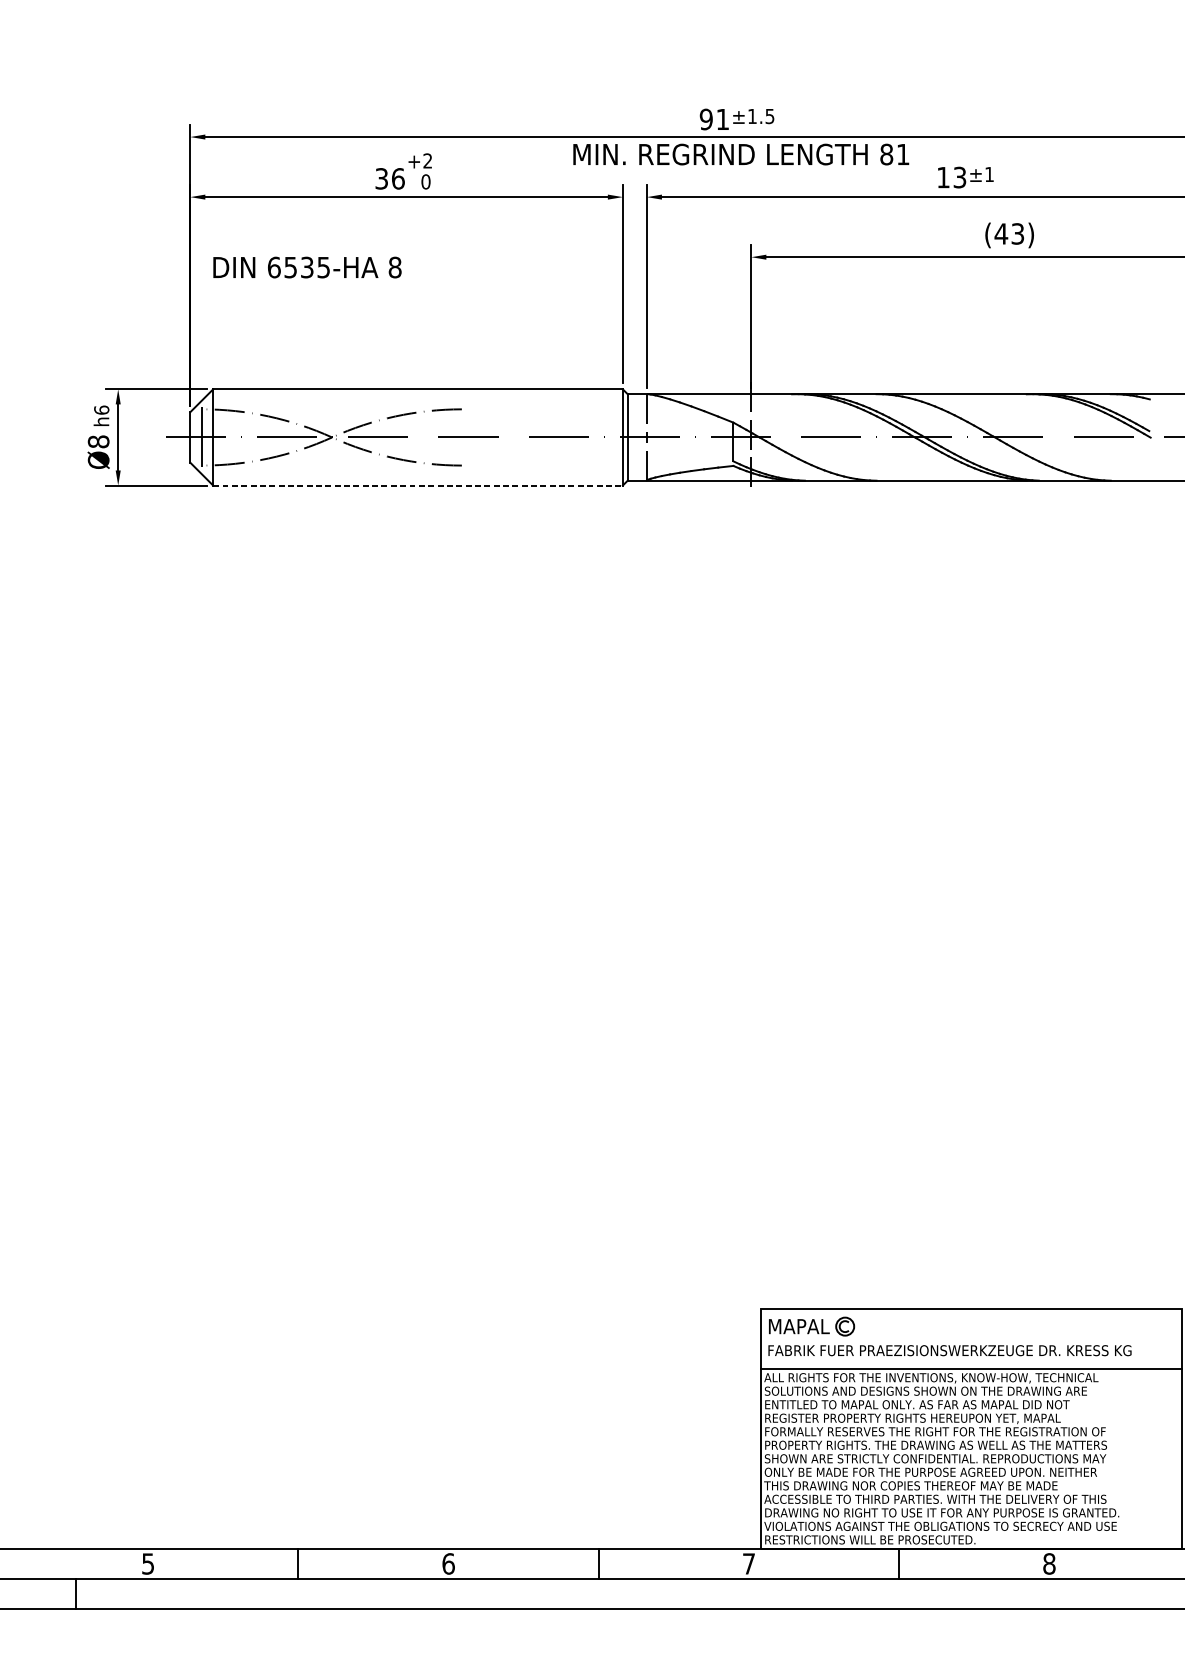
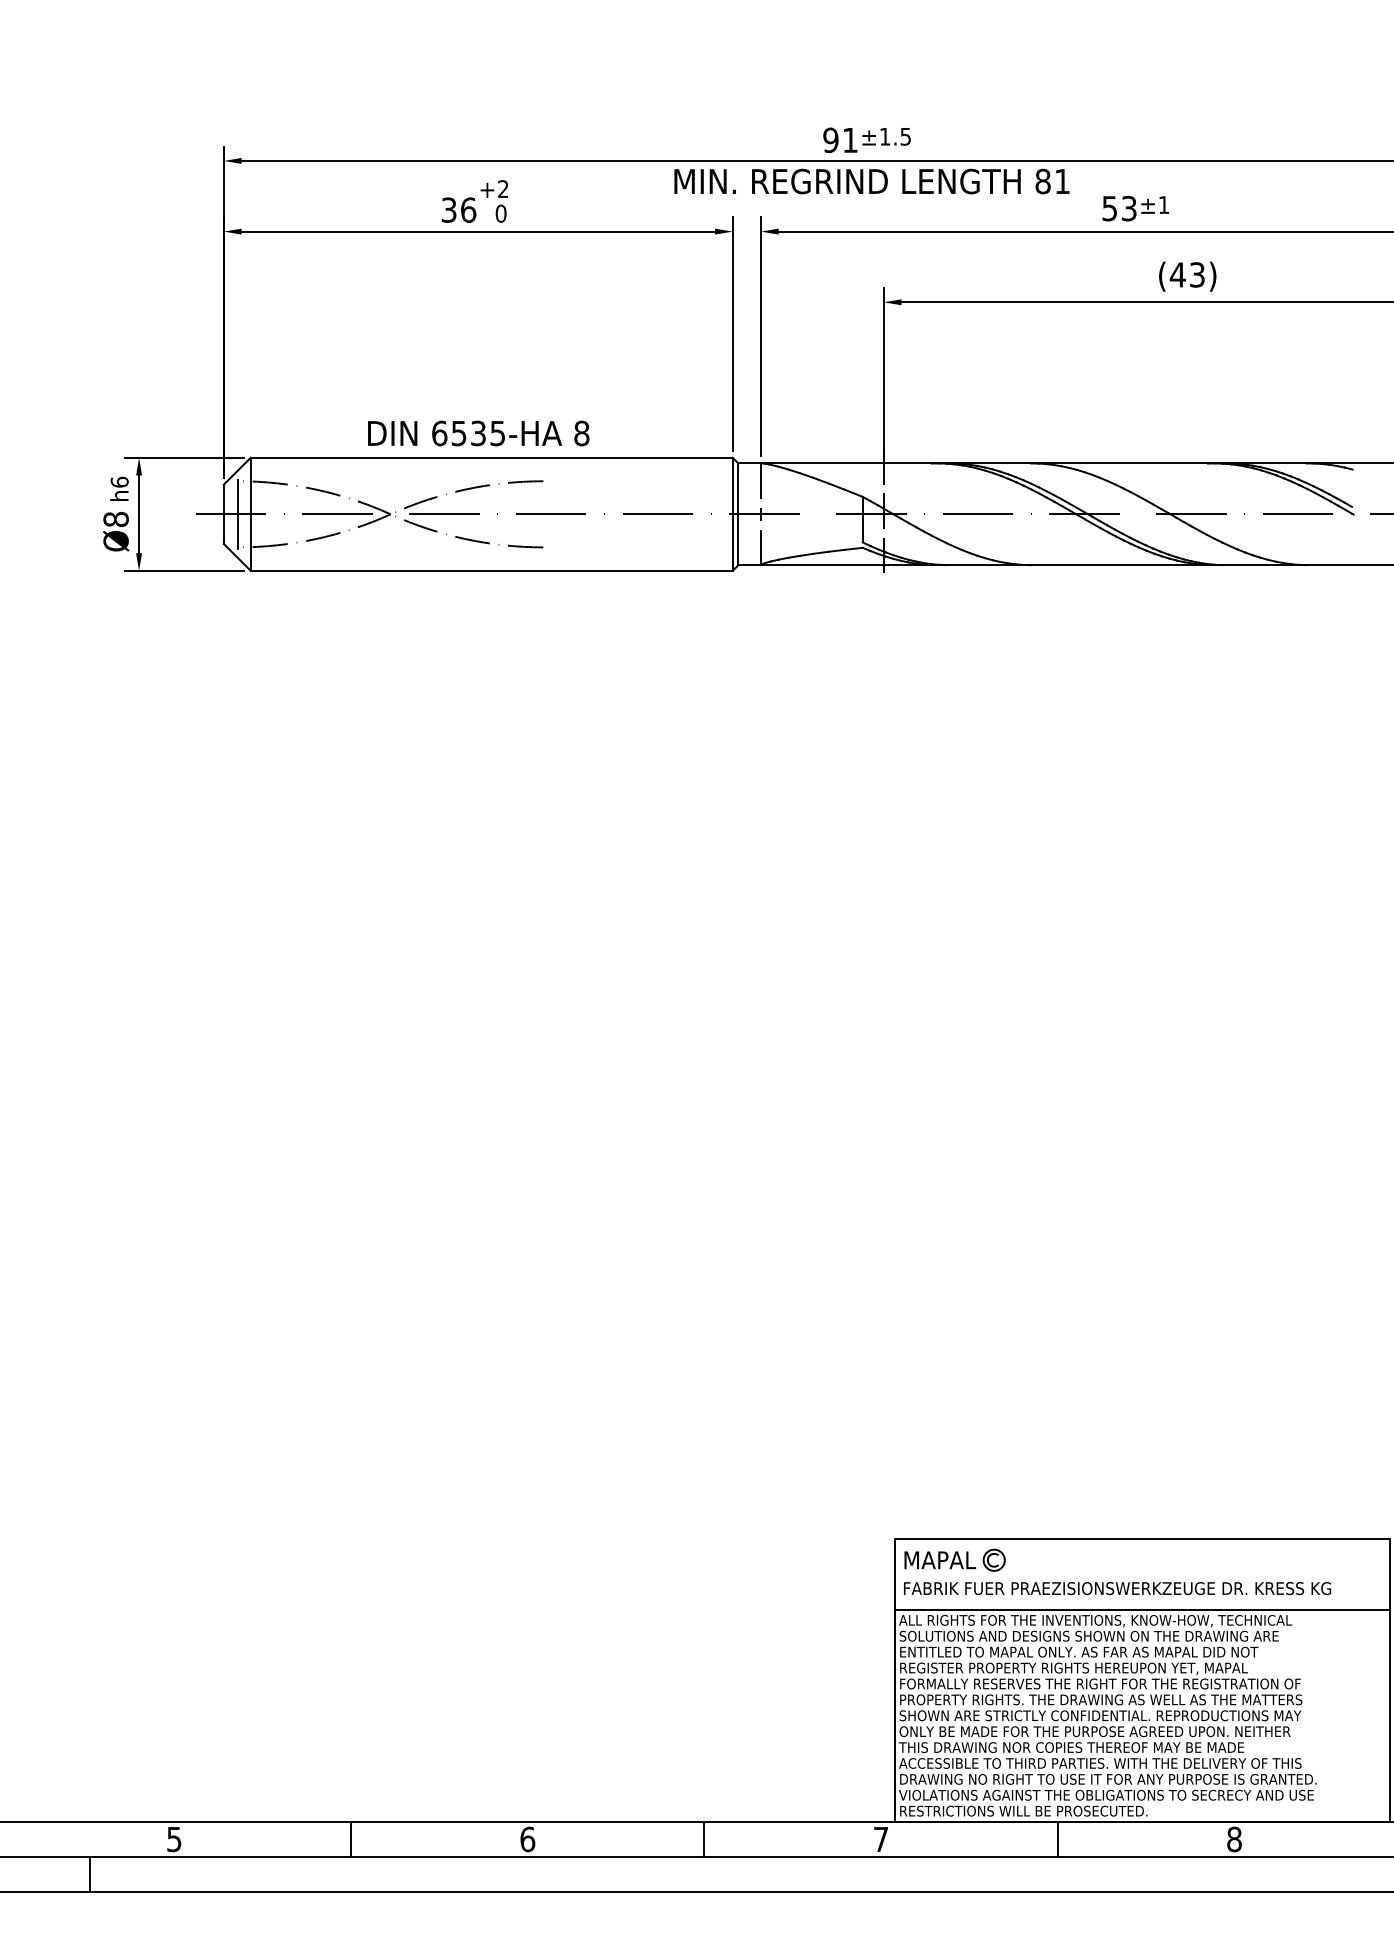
text: (943, 177) -> (1109, 208), 13 -> 53
text: (307, 267) -> (478, 433), moved
line: (417, 485) -> (491, 570), dashed -> solid

